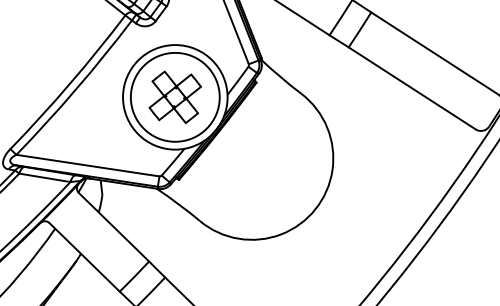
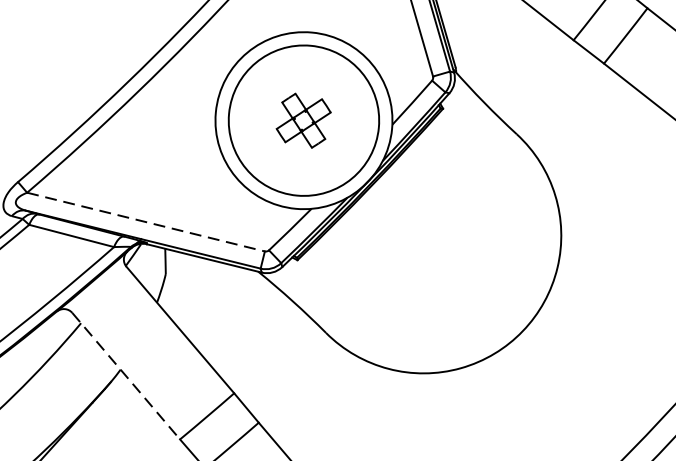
part: (174, 97) -> (302, 120), size x0.6
line: (88, 165) -> (147, 221), solid -> dashed
line: (85, 257) -> (127, 376), solid -> dashed

